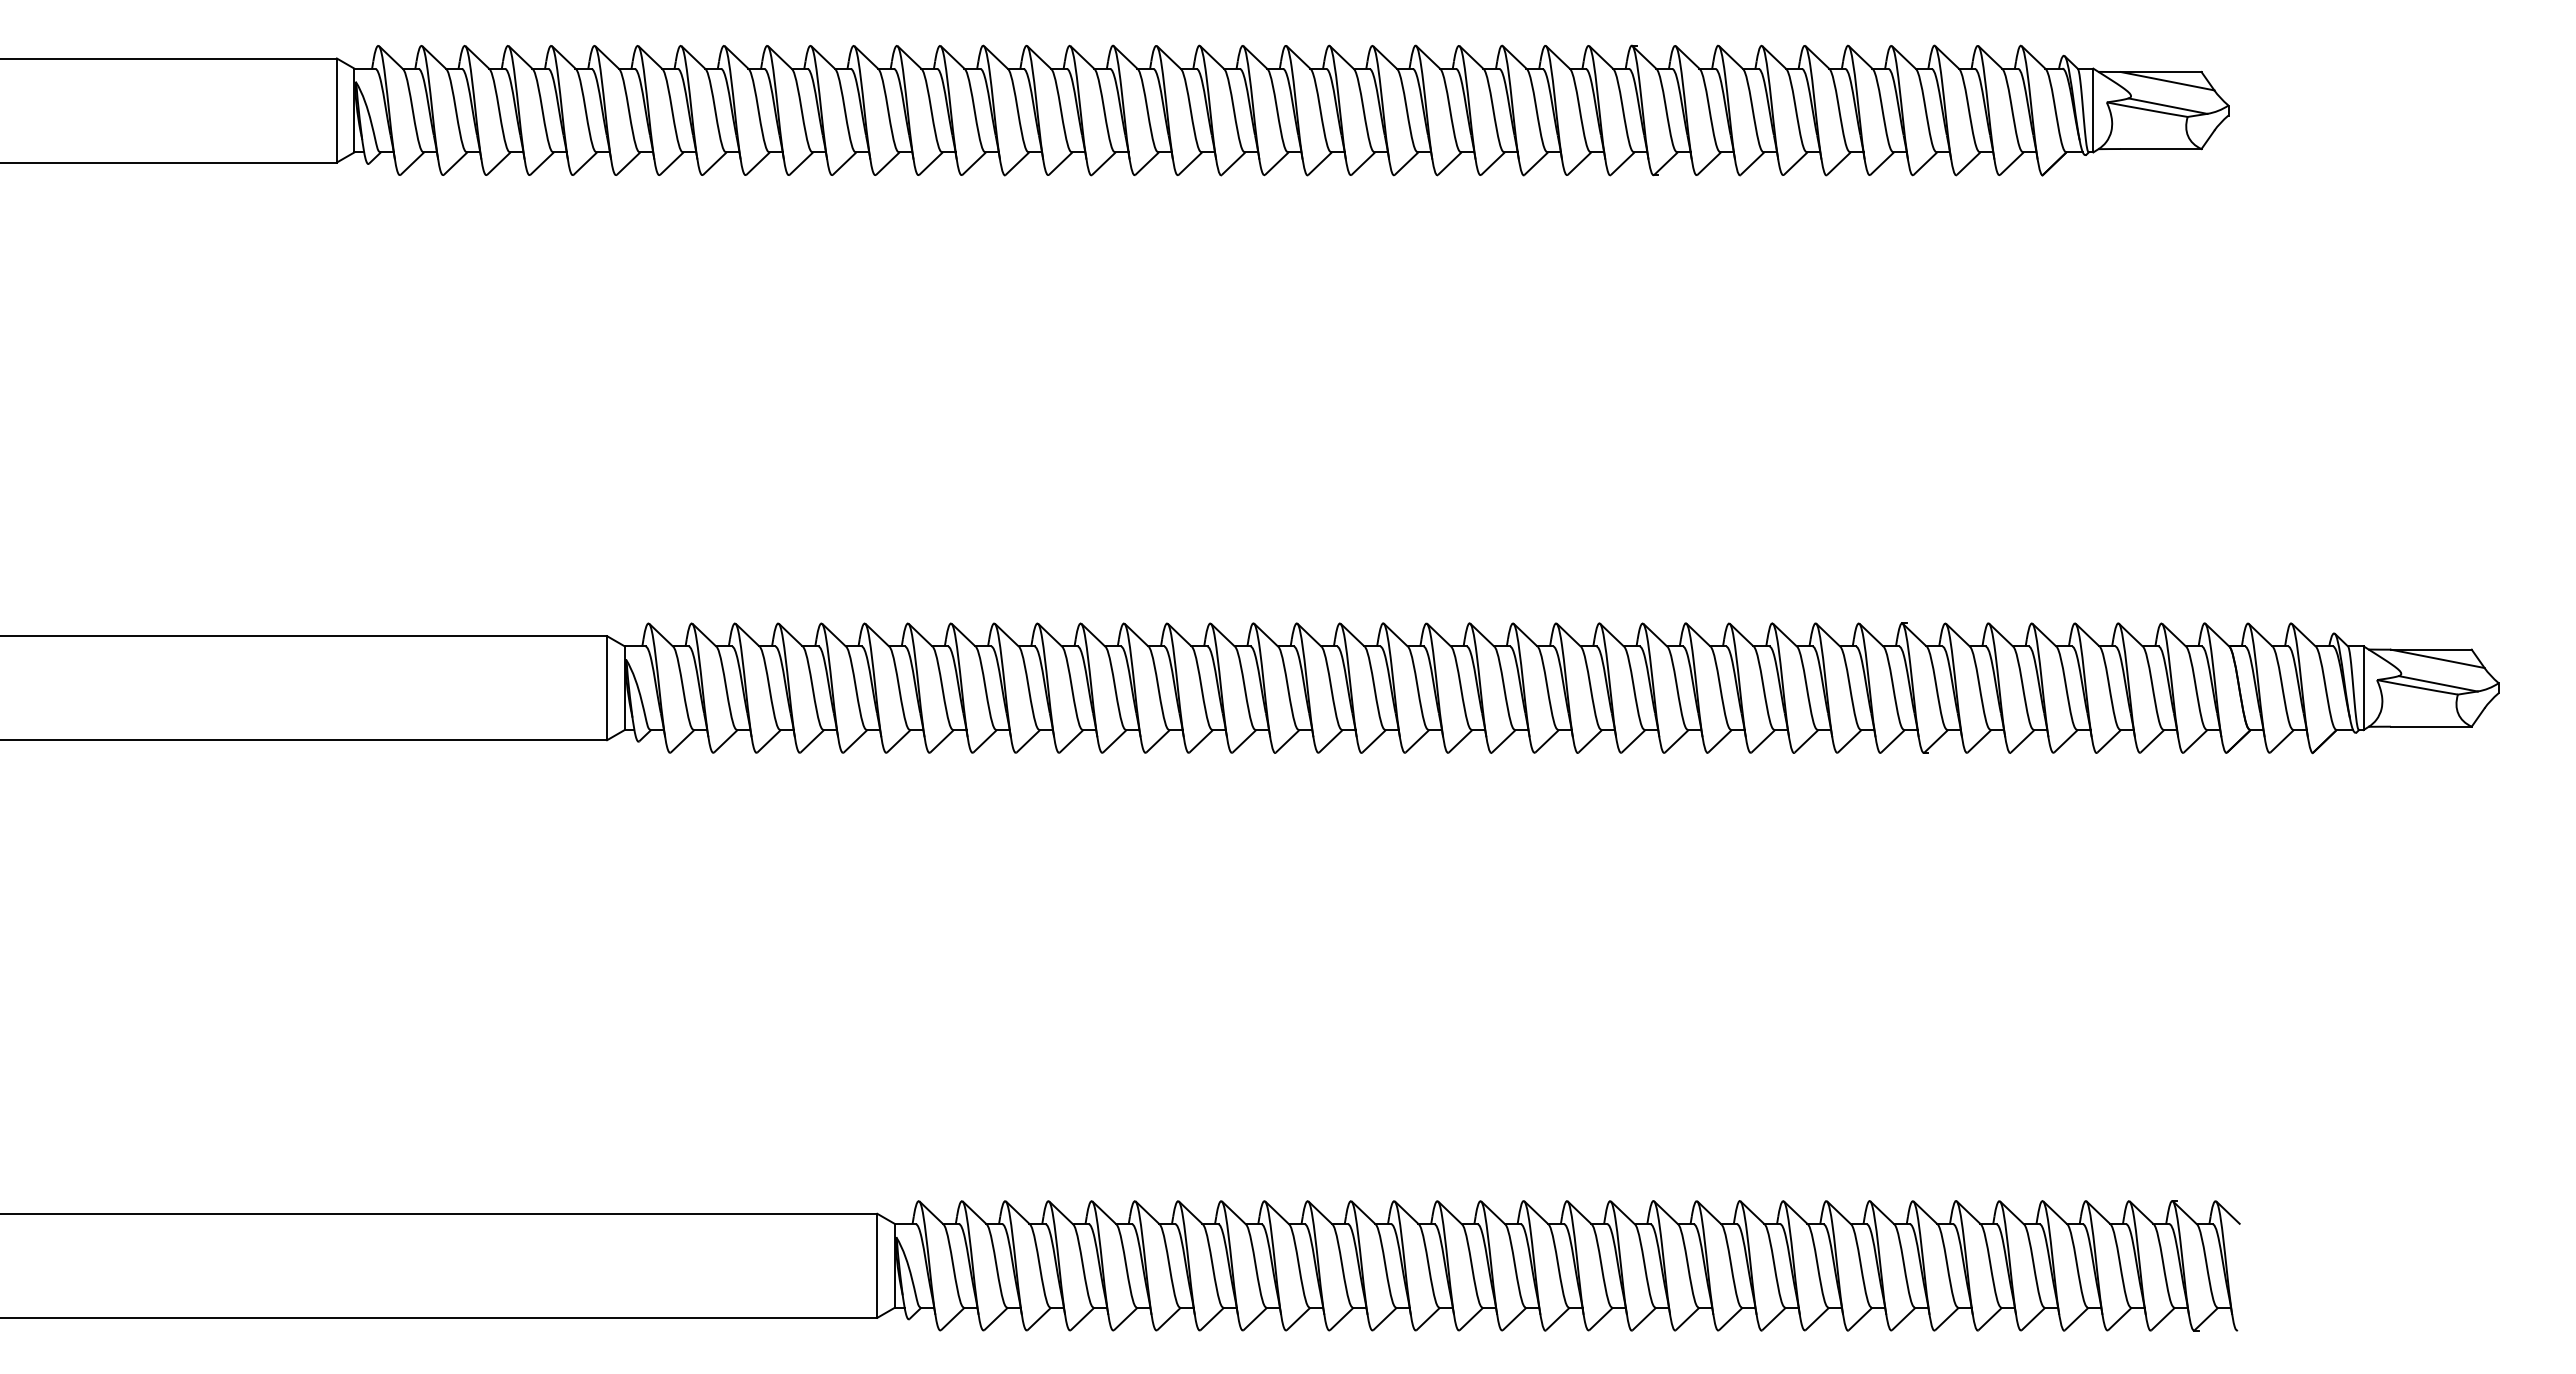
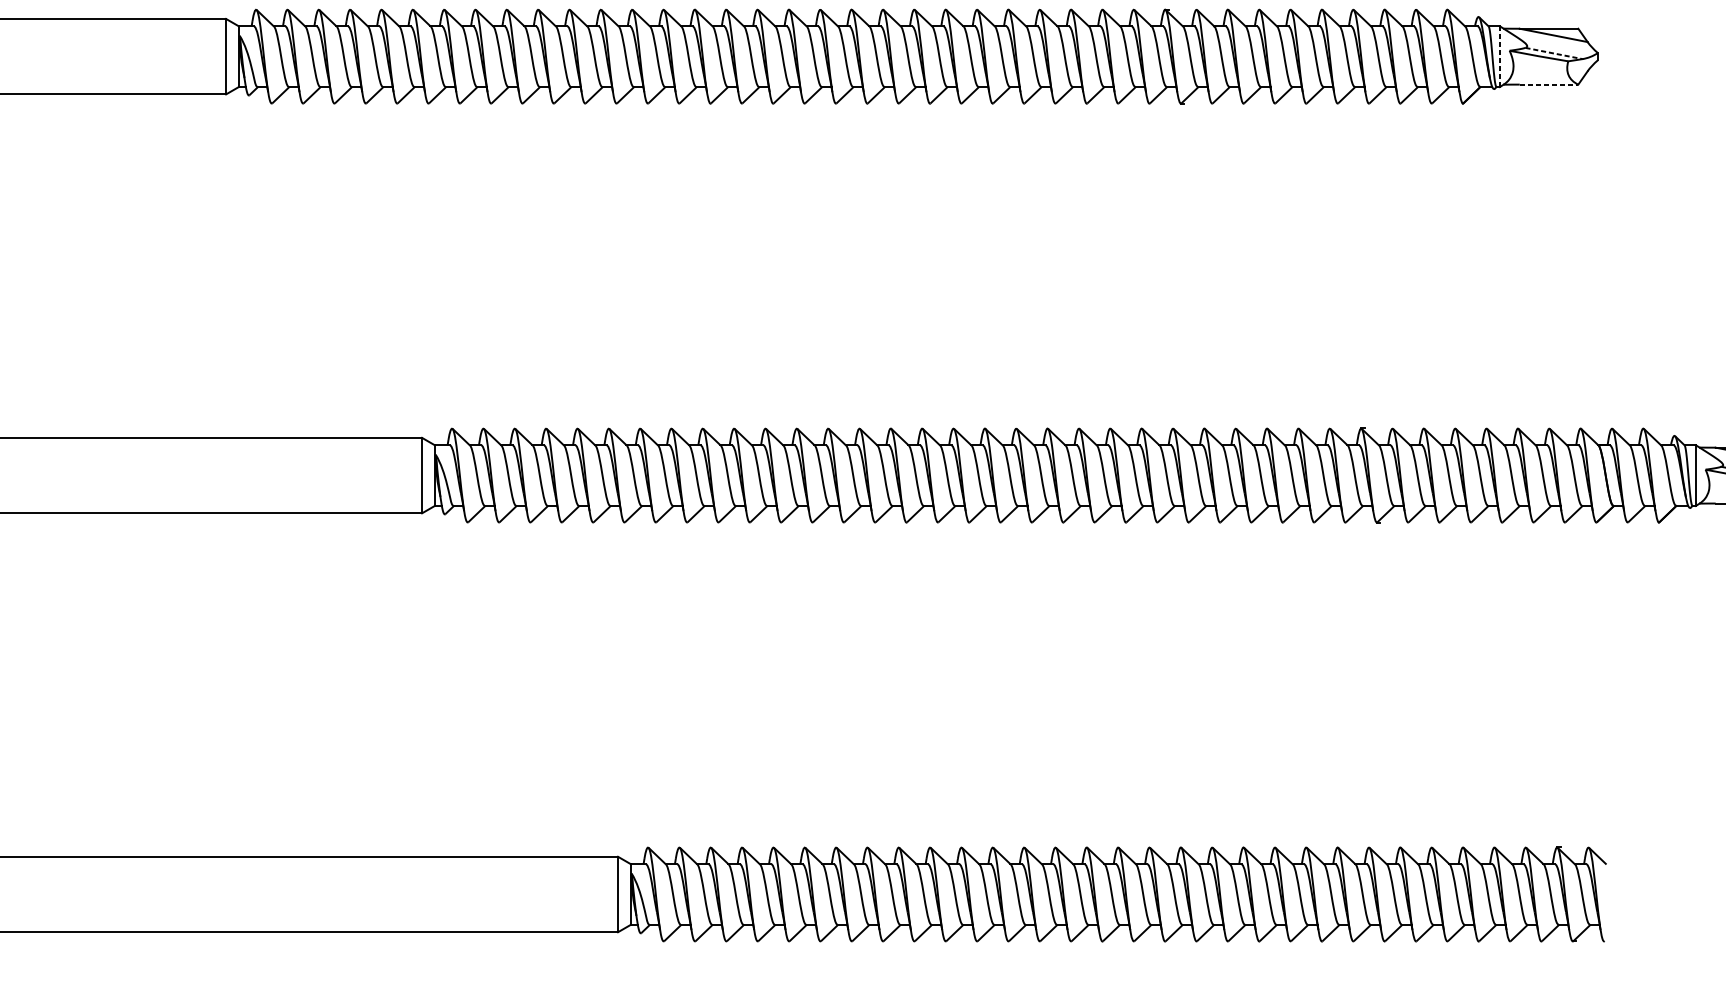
line: (2168, 106) -> (1554, 53), solid -> dashed
line: (2093, 110) -> (1499, 56), solid -> dashed
line: (2161, 149) -> (1549, 84), solid -> dashed

